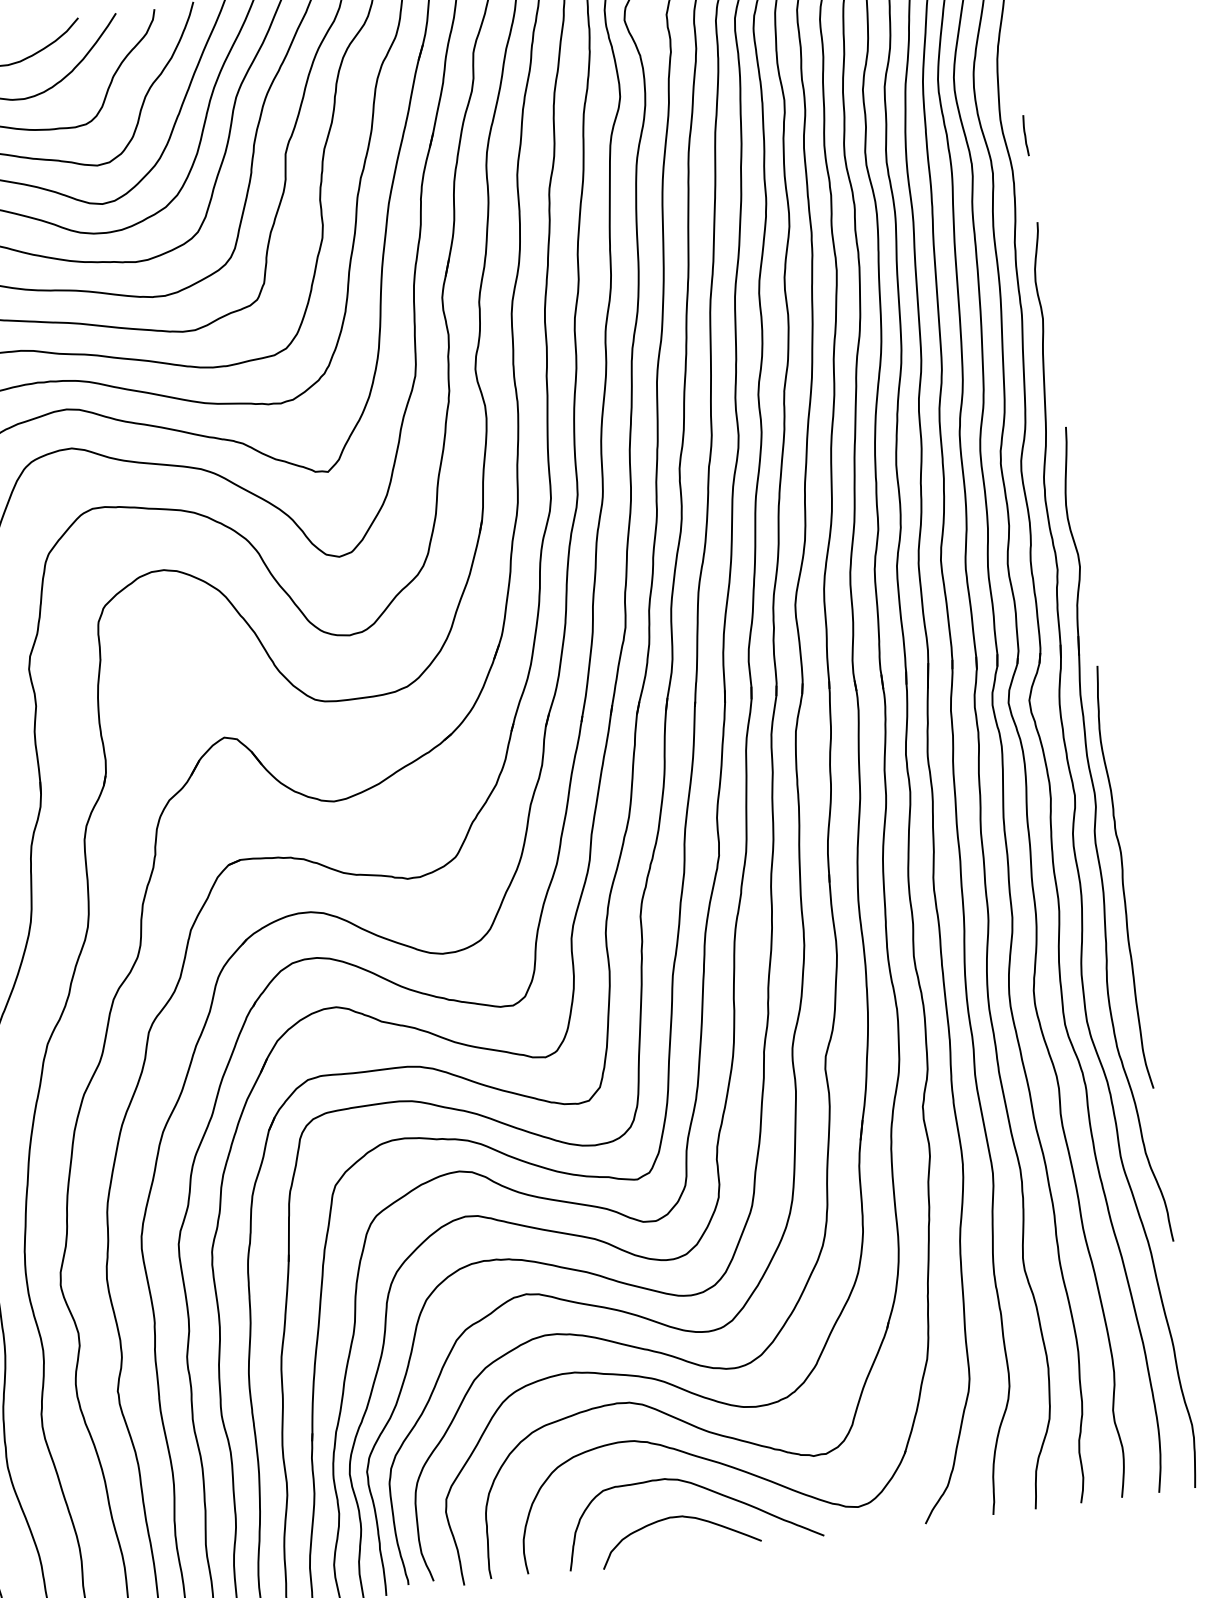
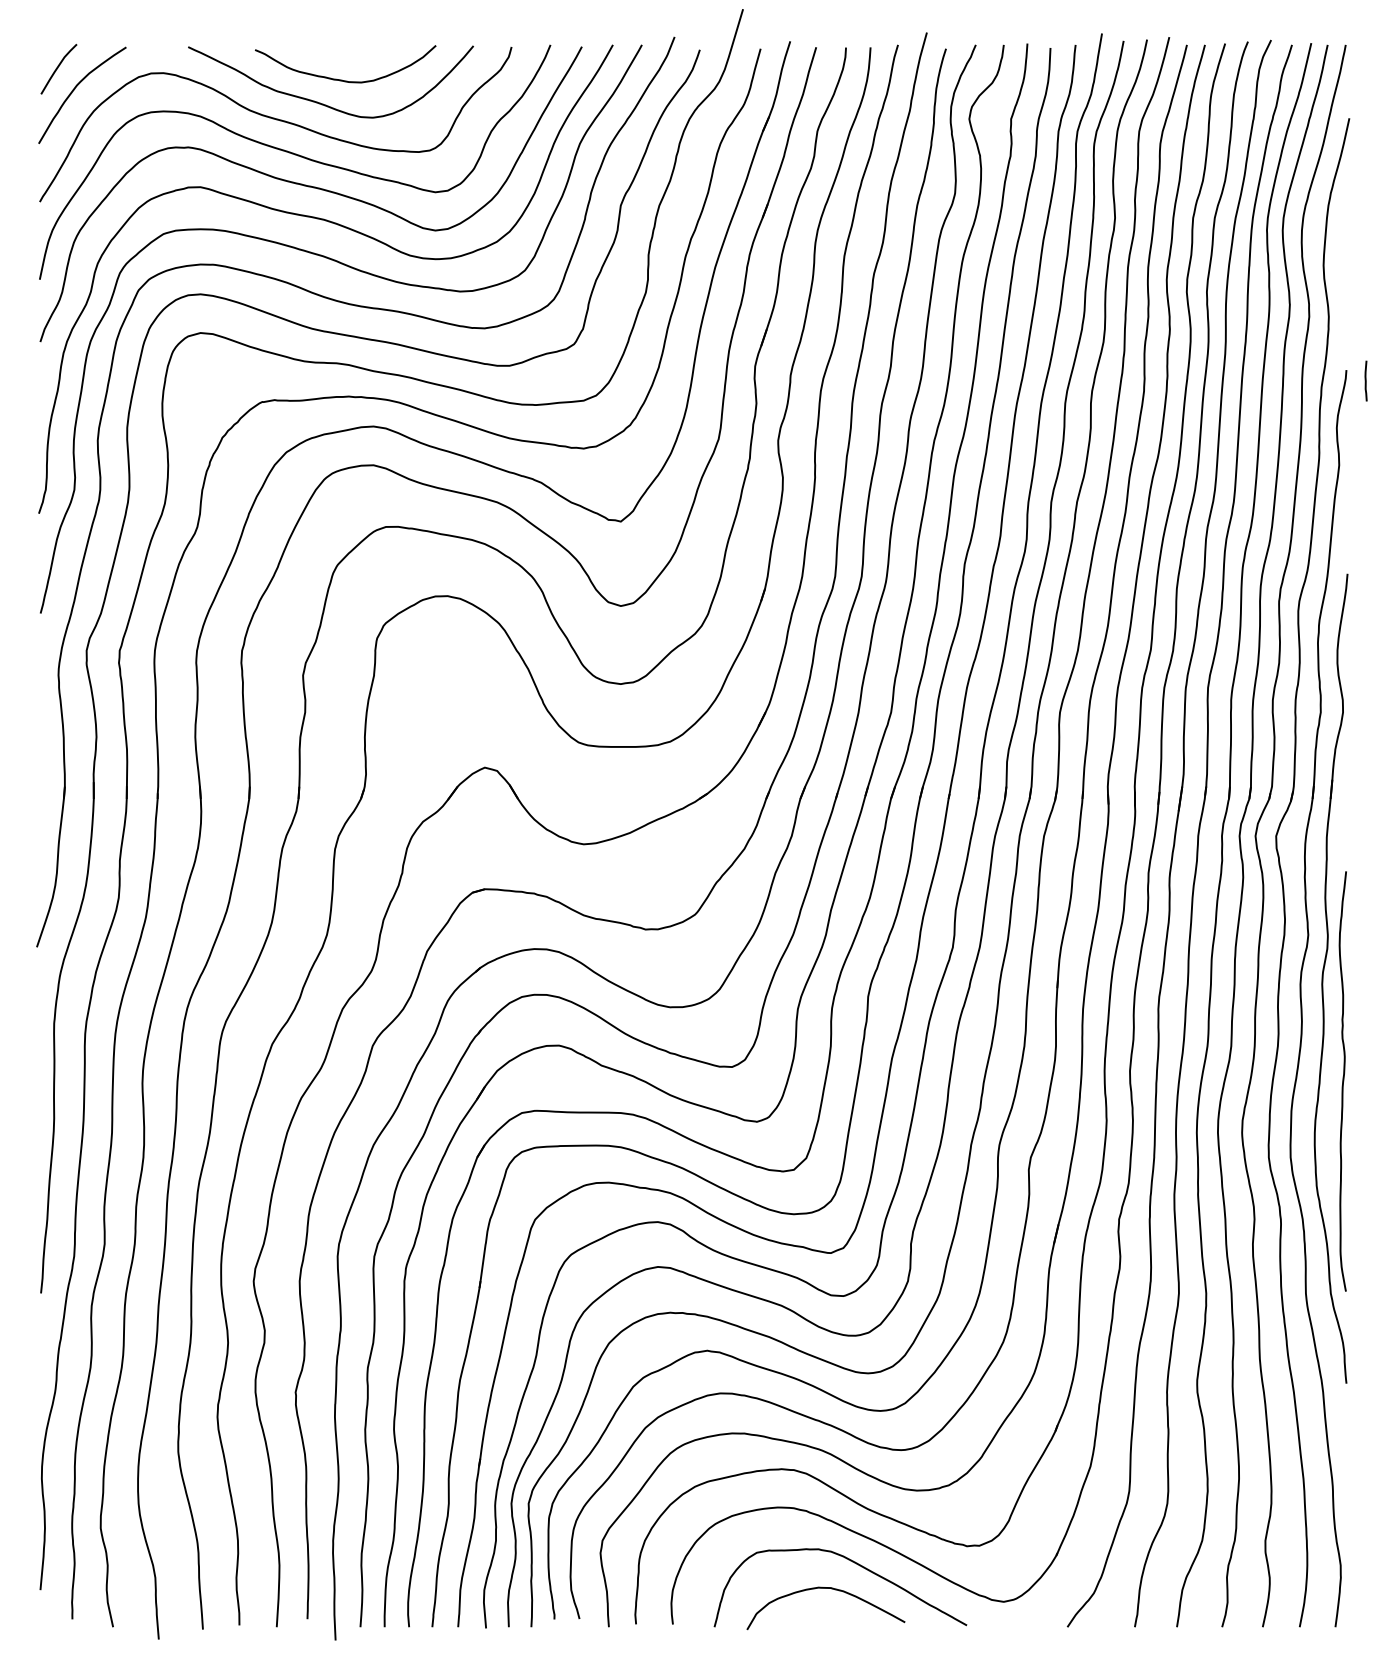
line: (1024, 135) -> (1365, 380), moved
curve: (1121, 877) -> (1342, 1081), moved

